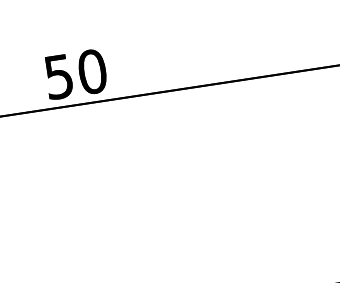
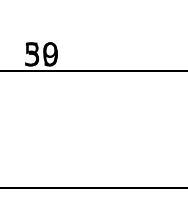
text: (76, 74) -> (41, 54), 50 -> 39

